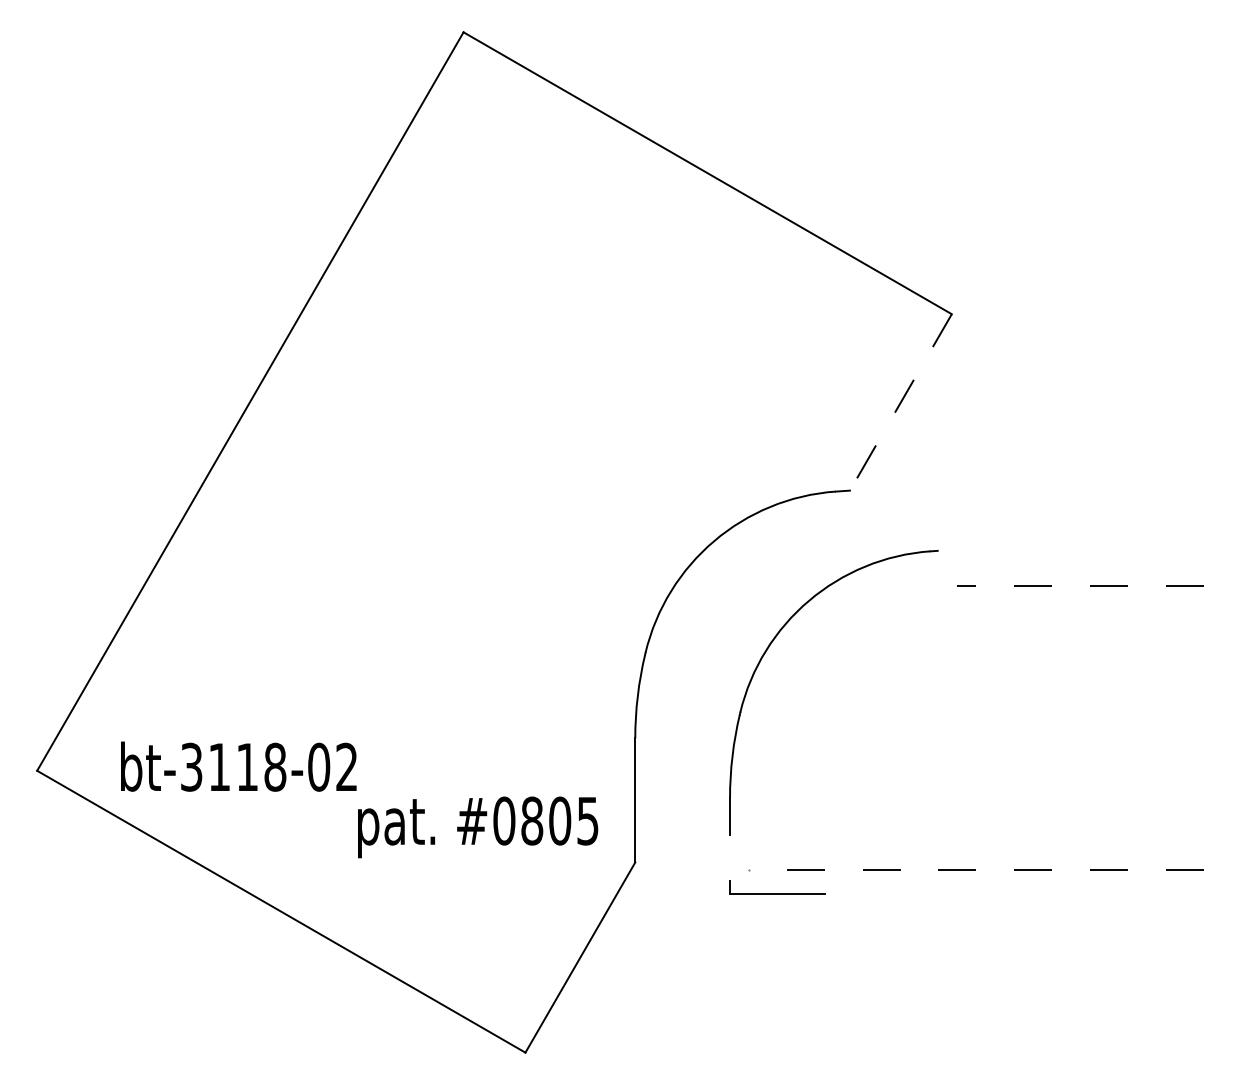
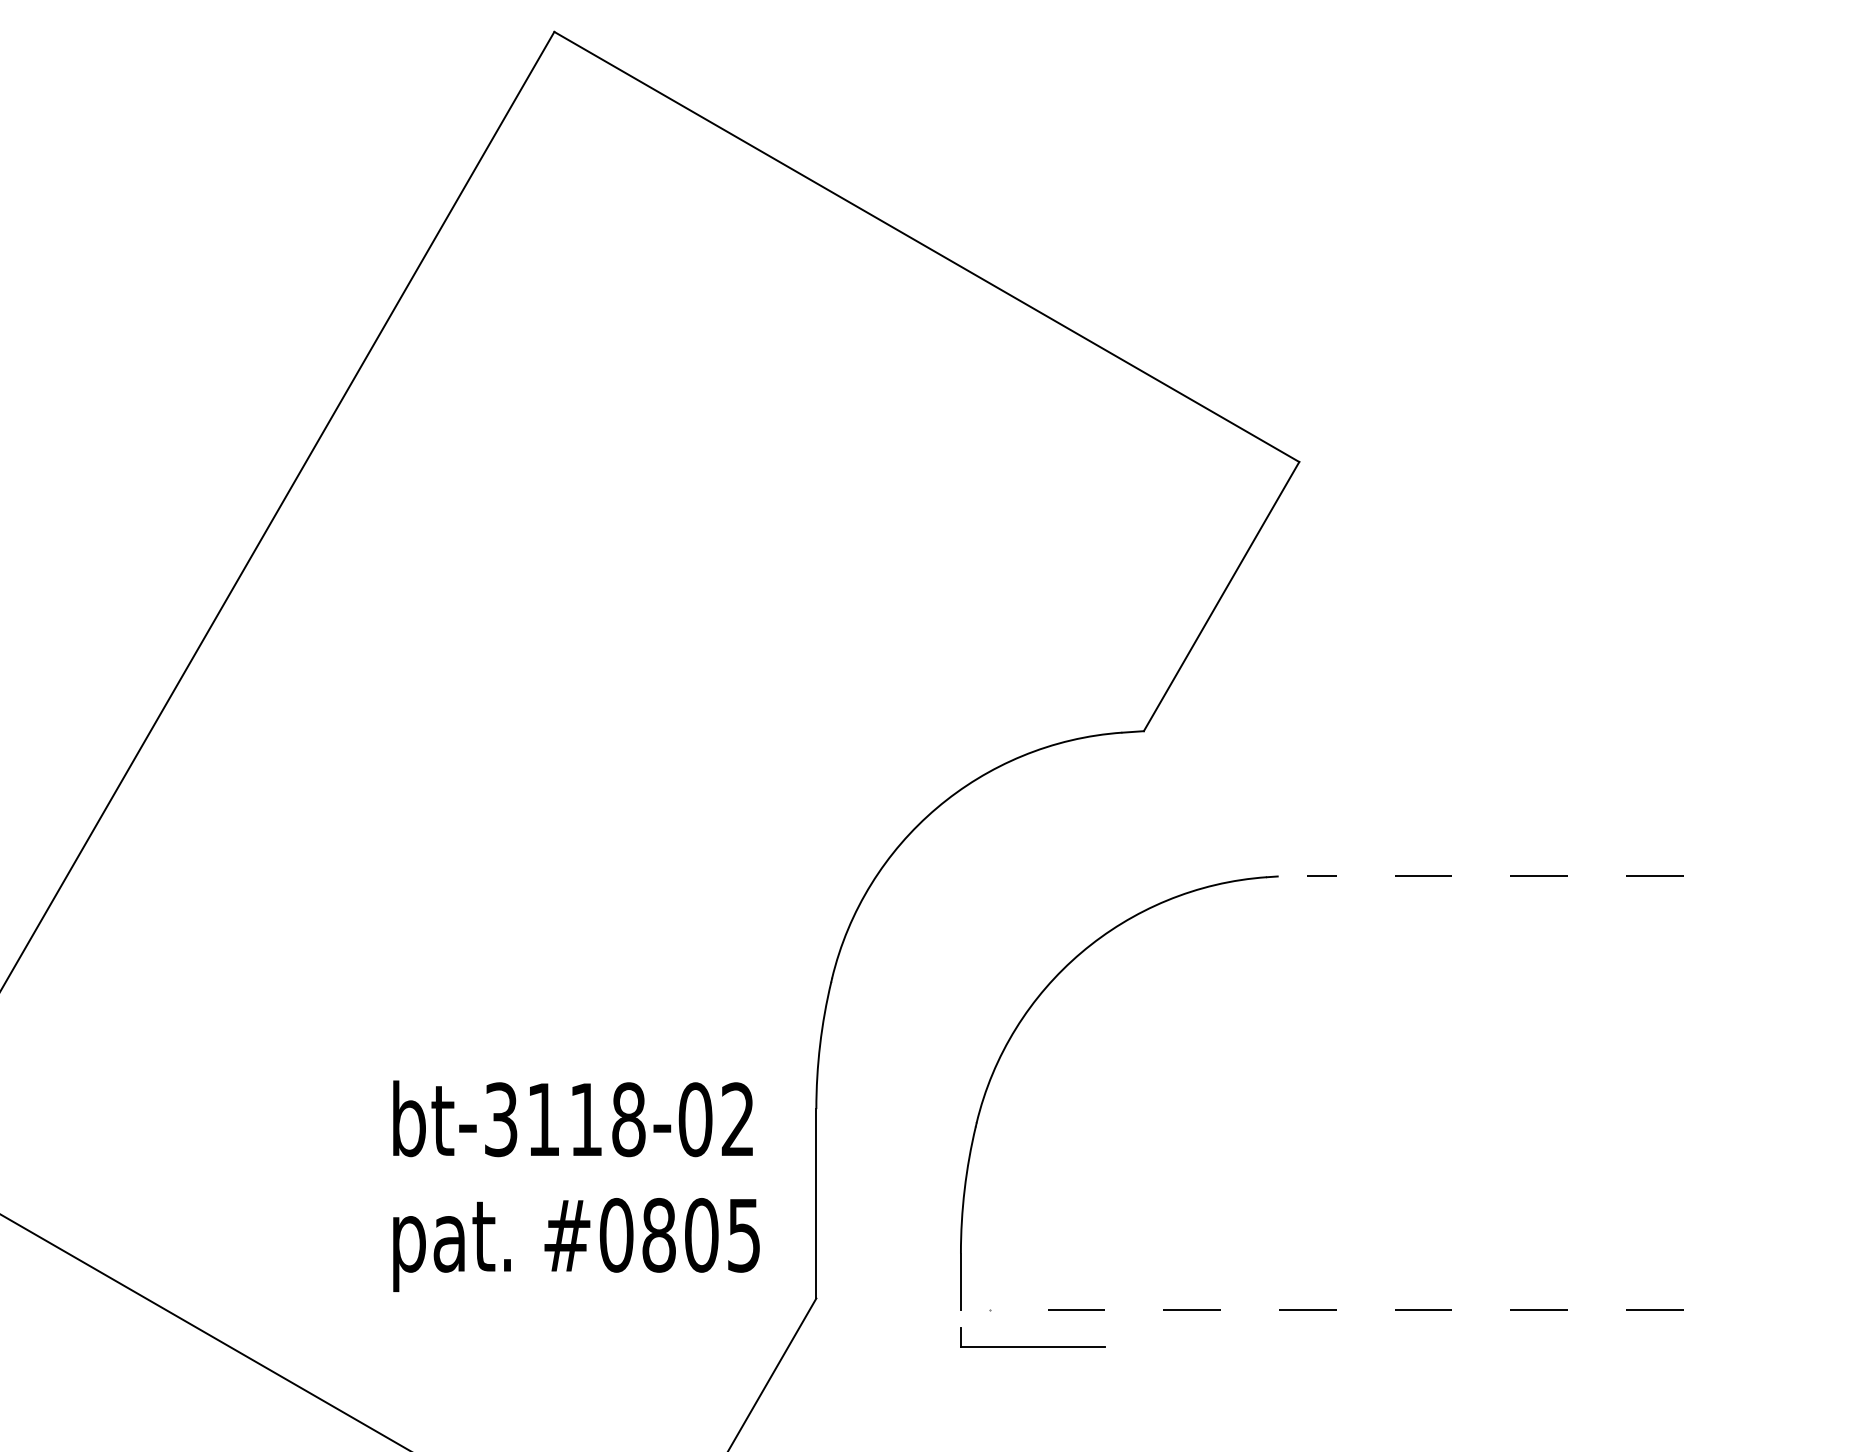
line: (900, 402) -> (1220, 596), dashed -> solid
part: (766, 652) -> (1016, 1031), moved
text: (238, 766) -> (572, 1118), moved

